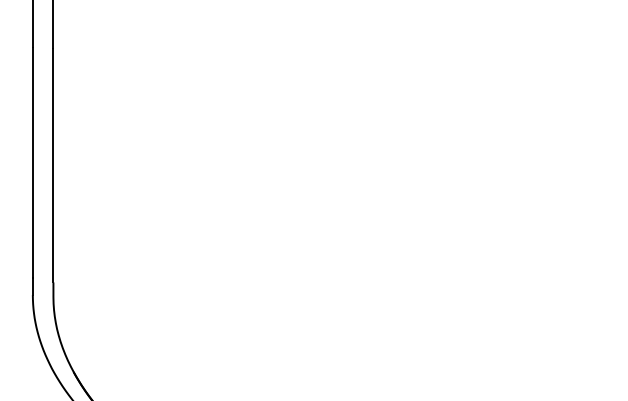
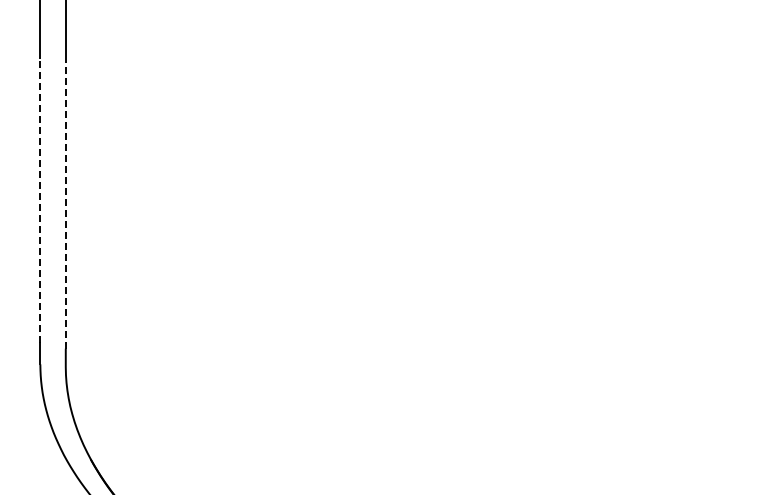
line: (32, 162) -> (40, 200), solid -> dashed
line: (53, 164) -> (65, 203), solid -> dashed

